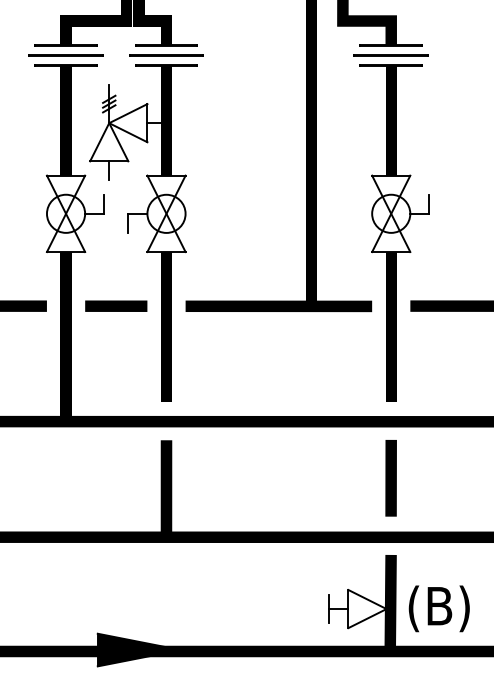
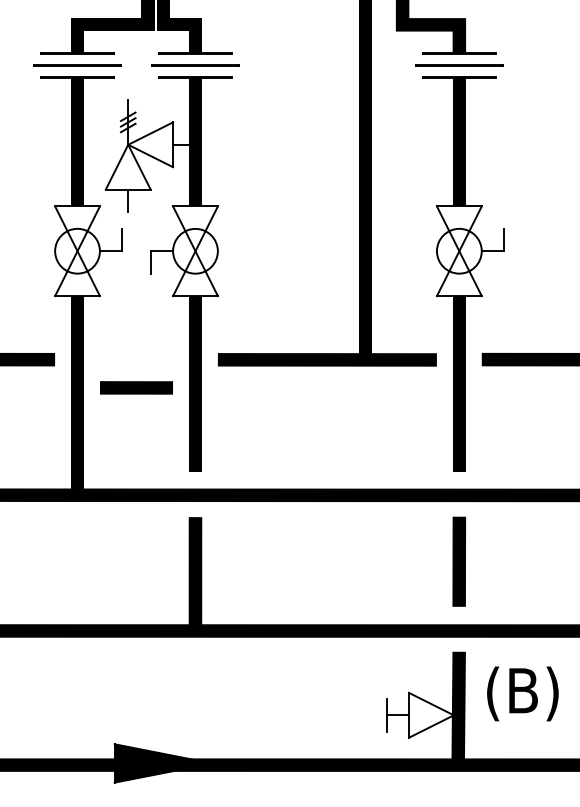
line: (116, 305) -> (136, 387), moved
text: (438, 608) -> (521, 693), moved

